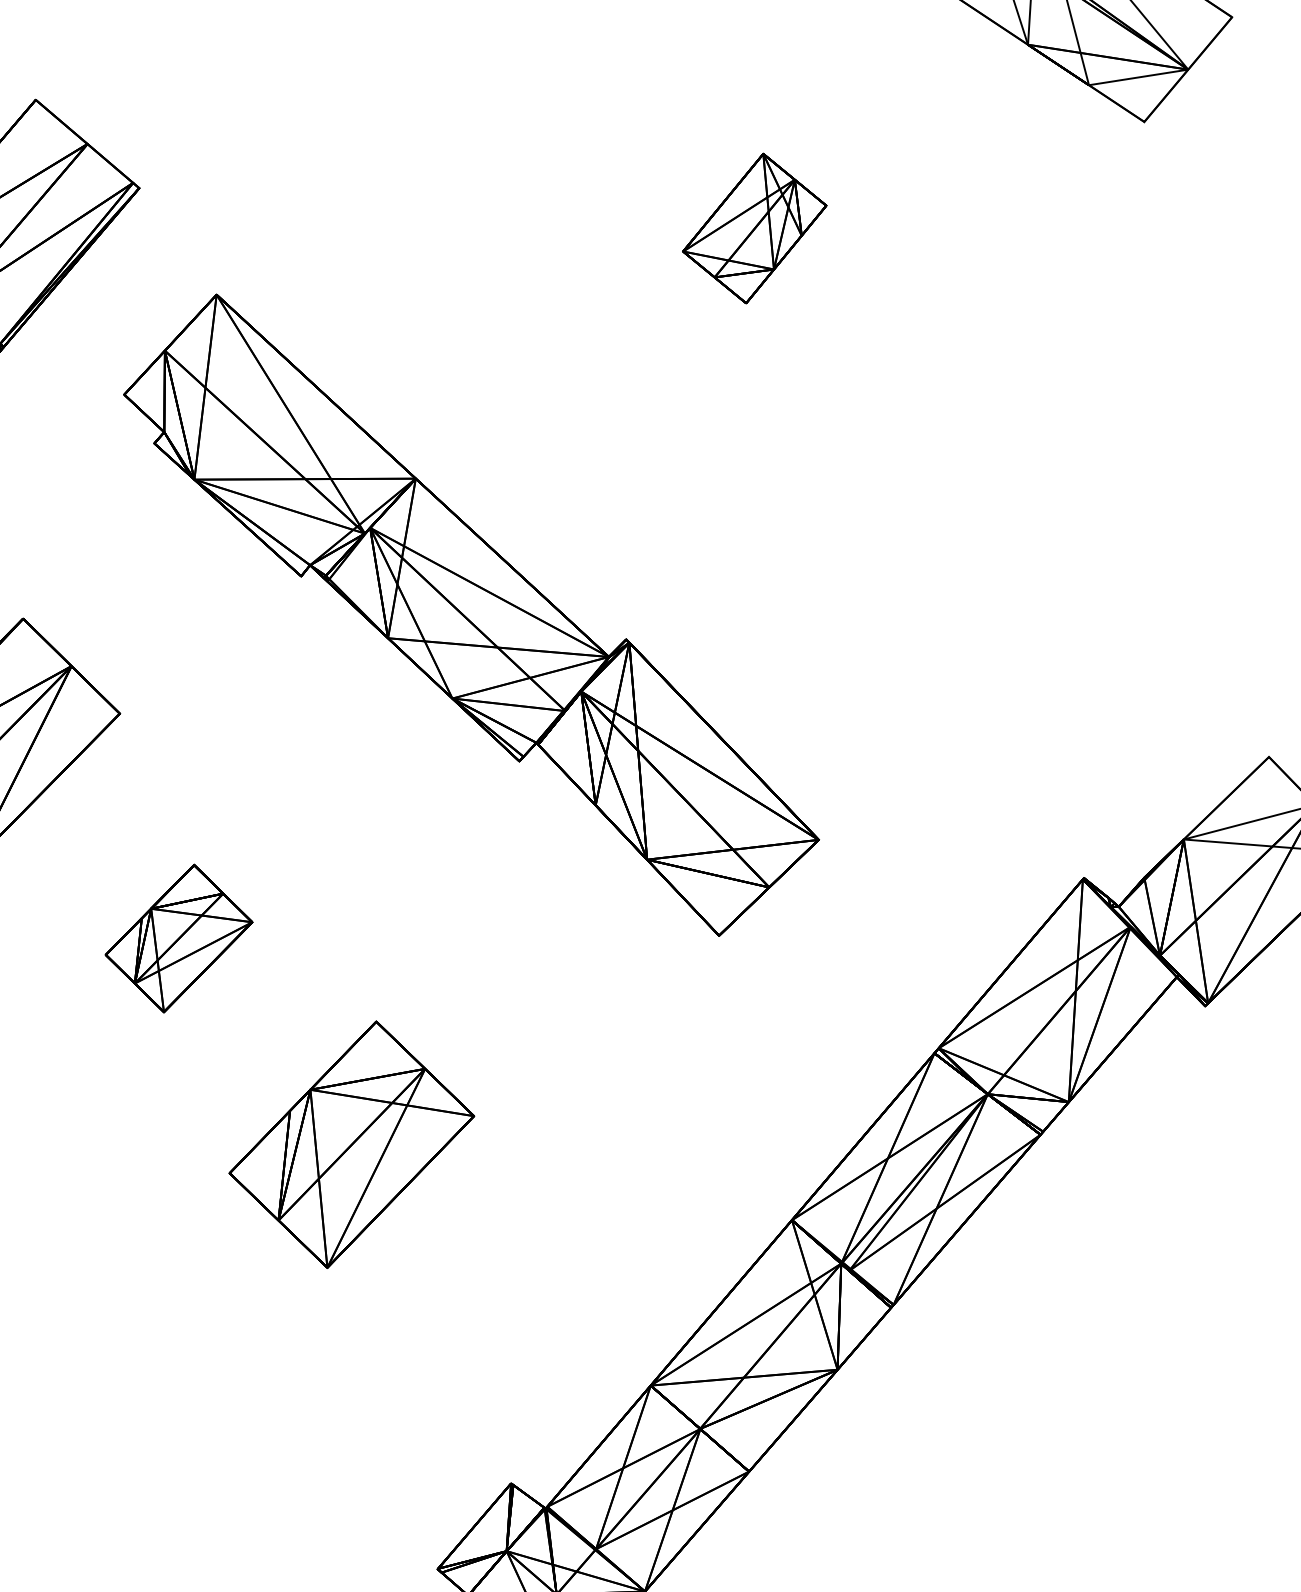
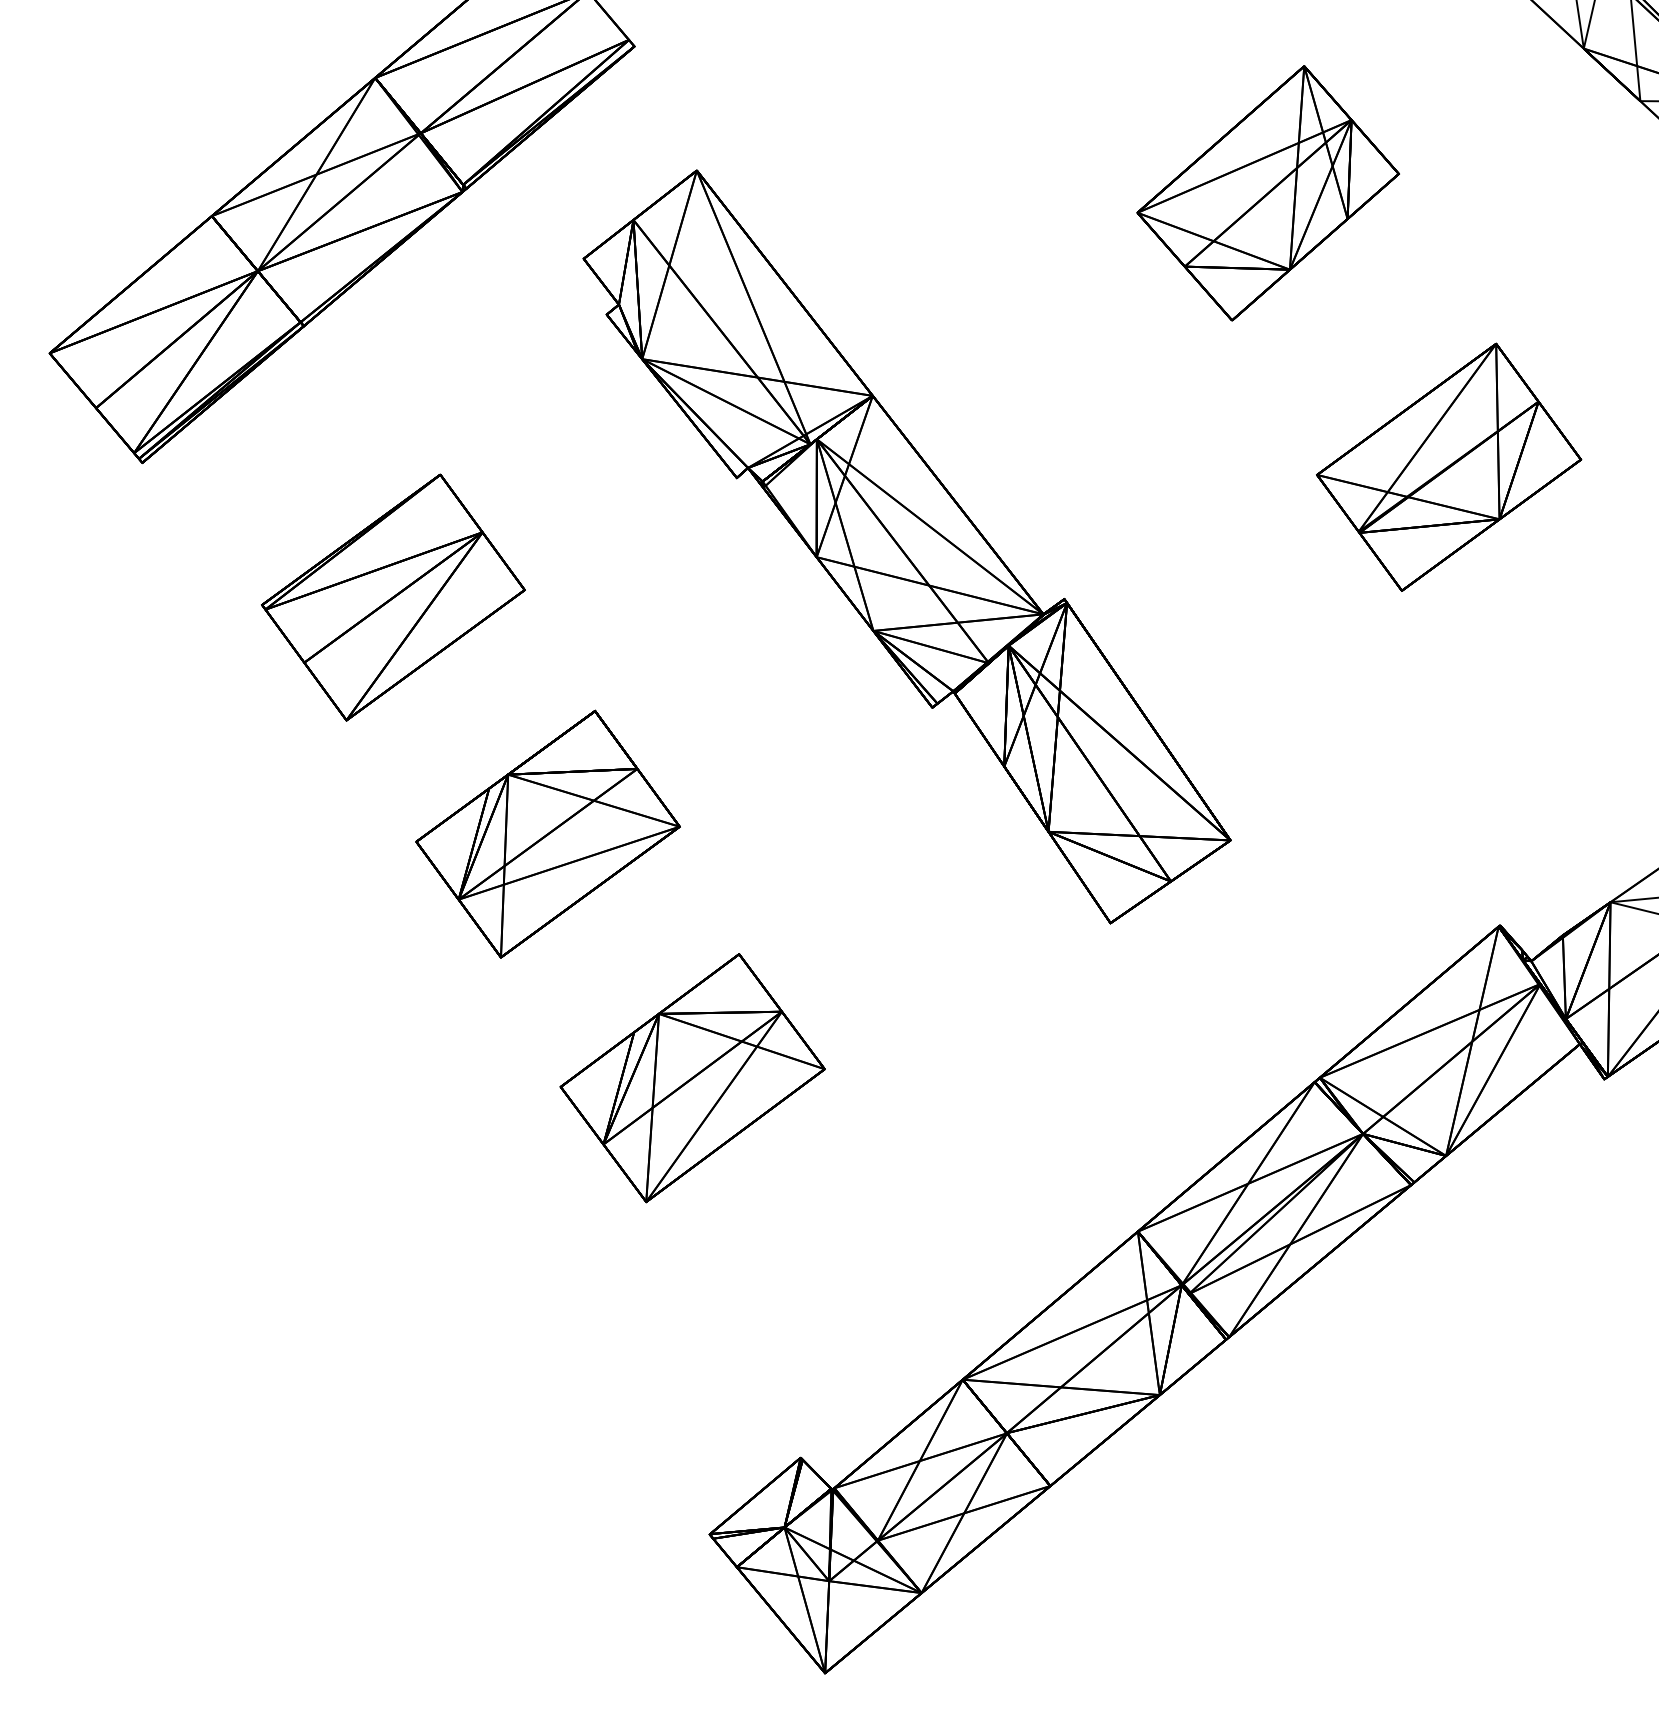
part: (754, 228) -> (1267, 193), size x1.67
part: (966, 456) -> (1449, 466), added
part: (178, 938) -> (547, 833), size x1.67

